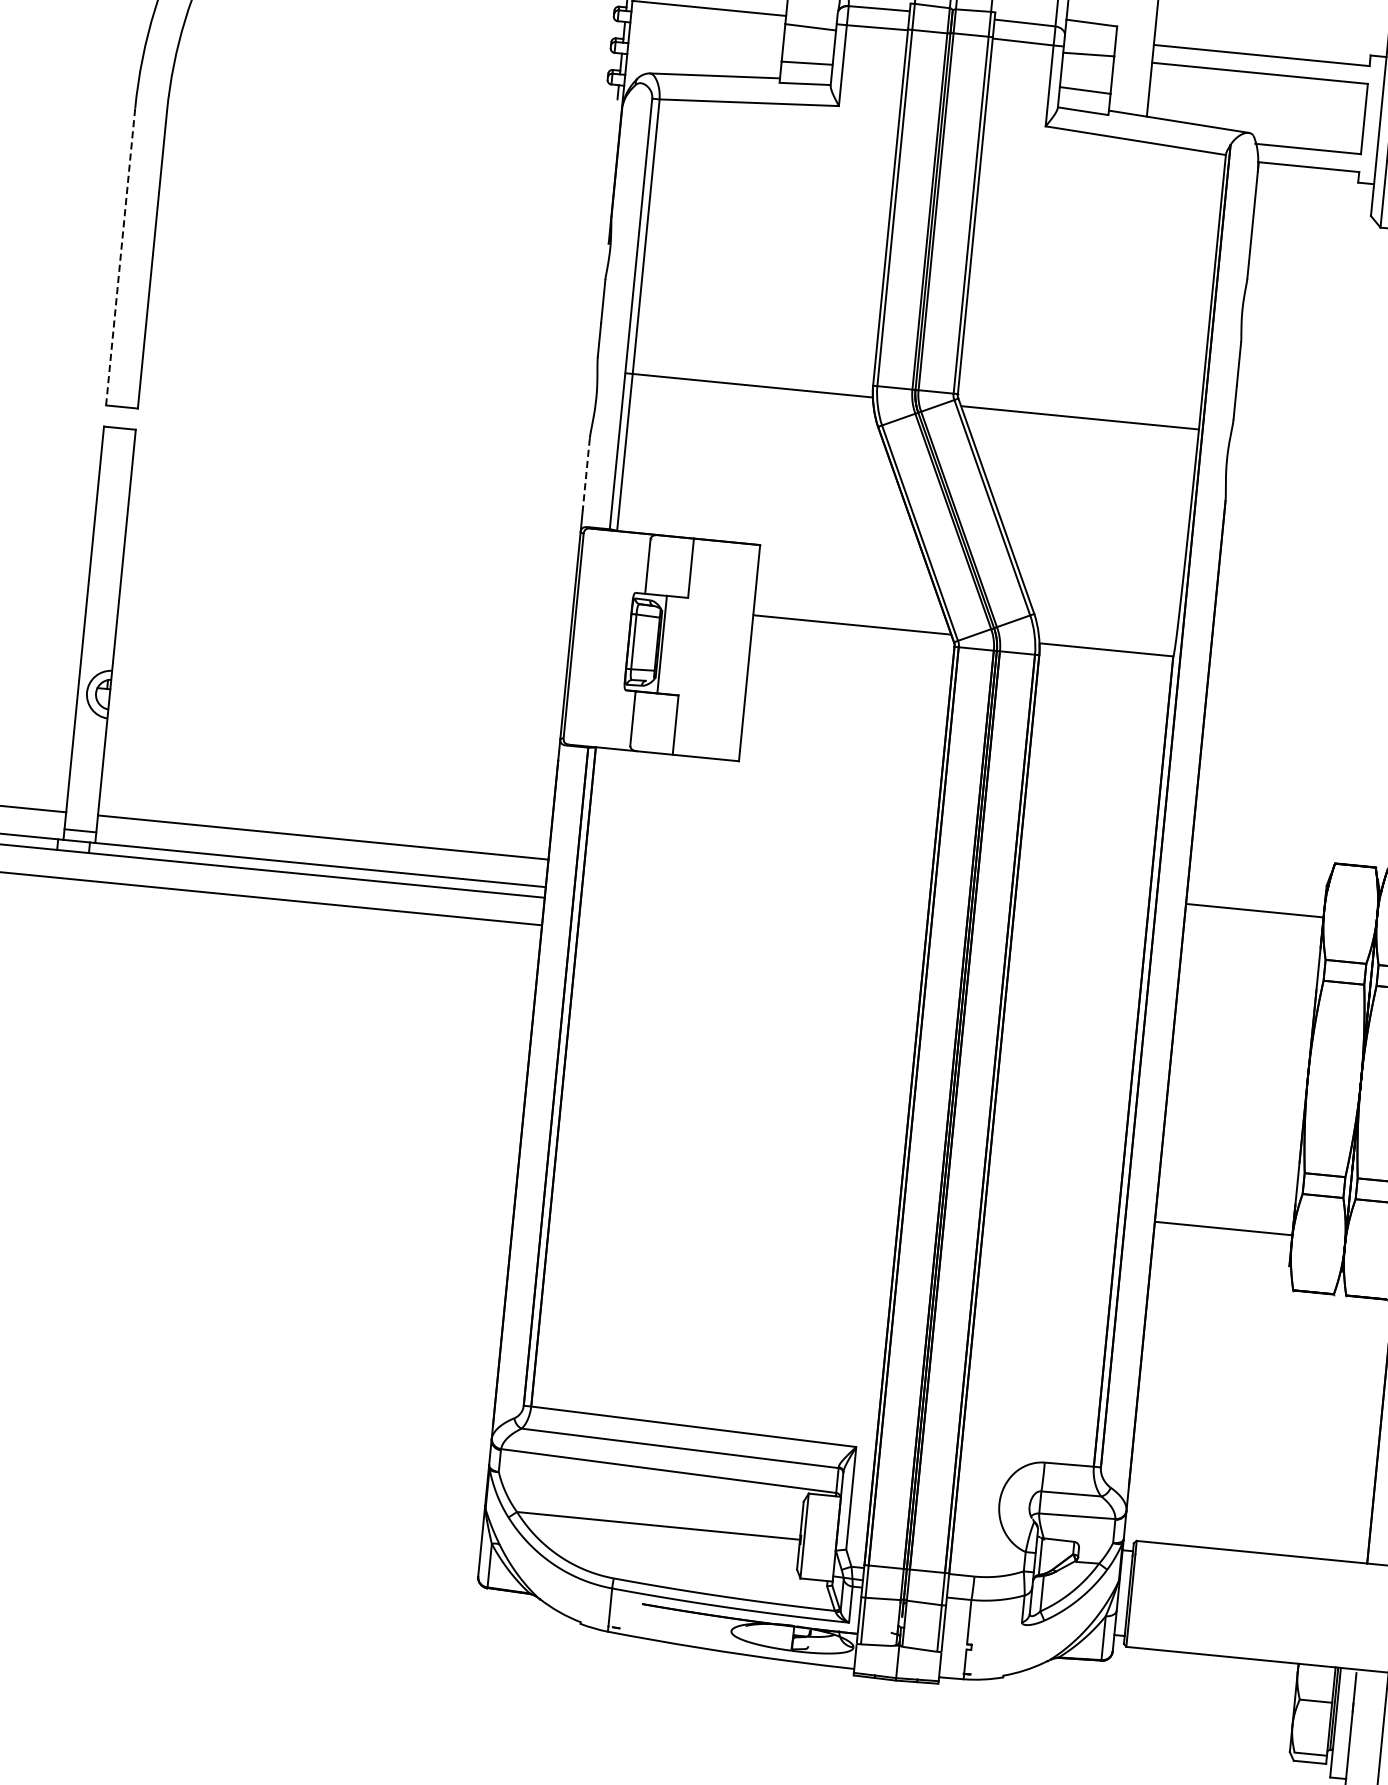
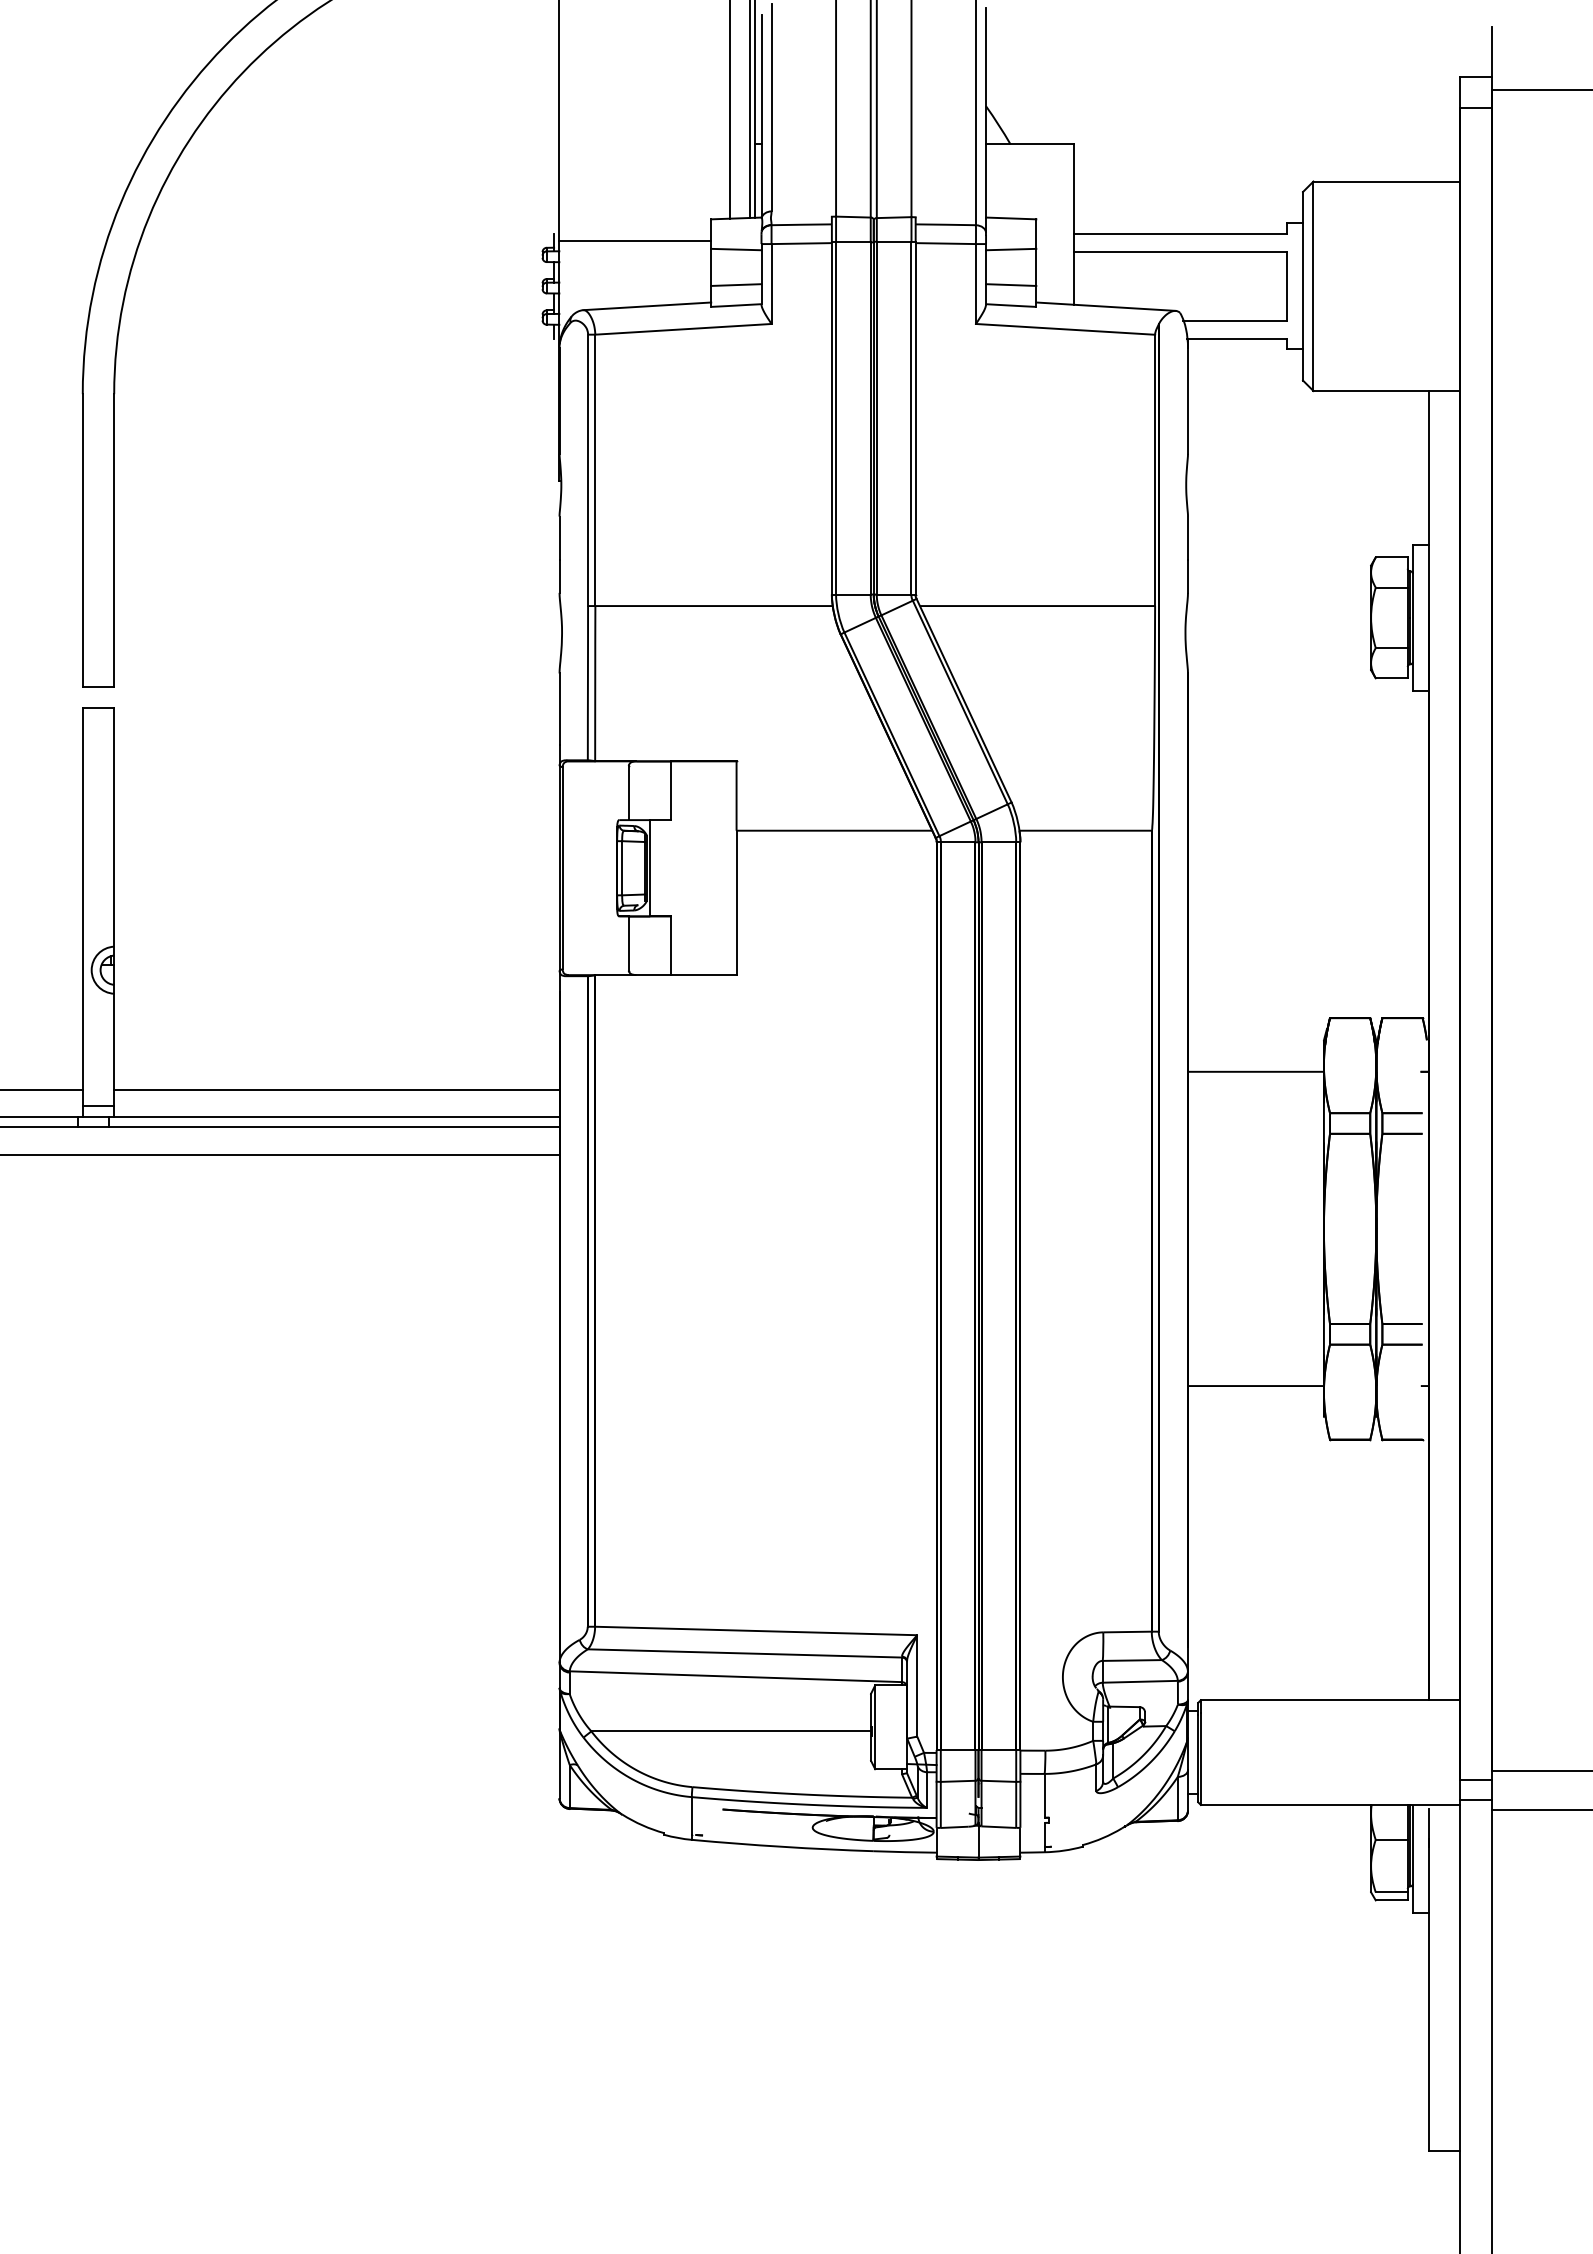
line: (120, 256) -> (82, 540), dashed -> solid
line: (586, 475) -> (559, 709), dashed -> solid

